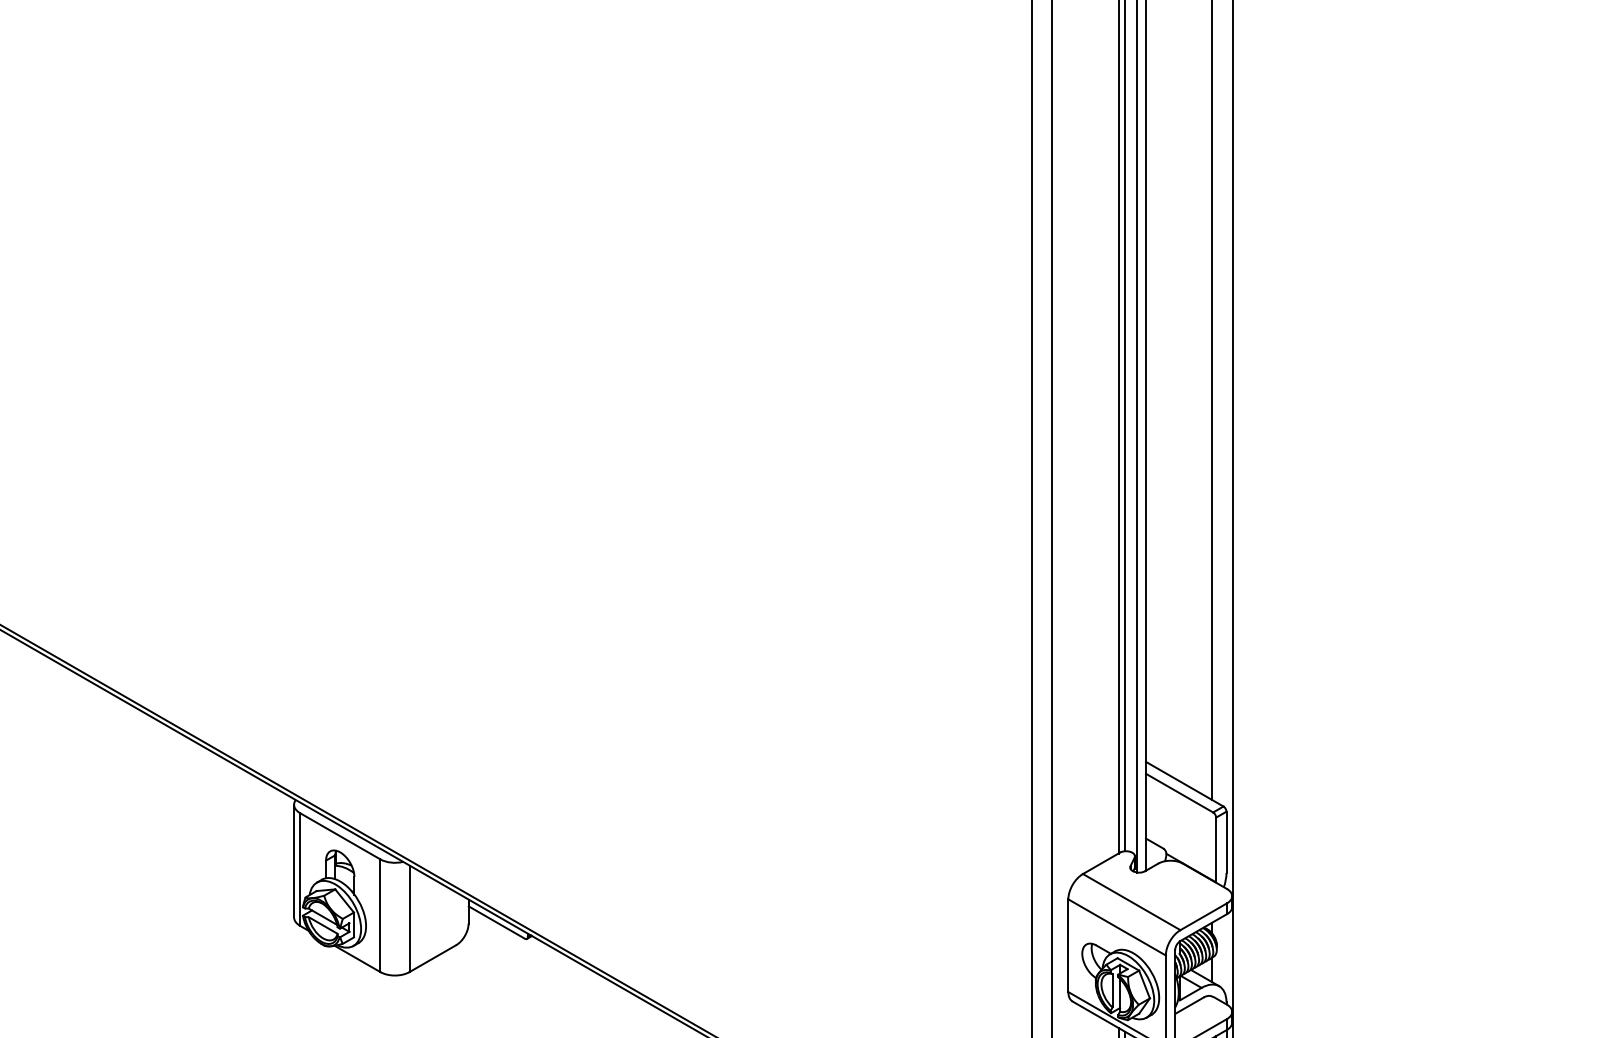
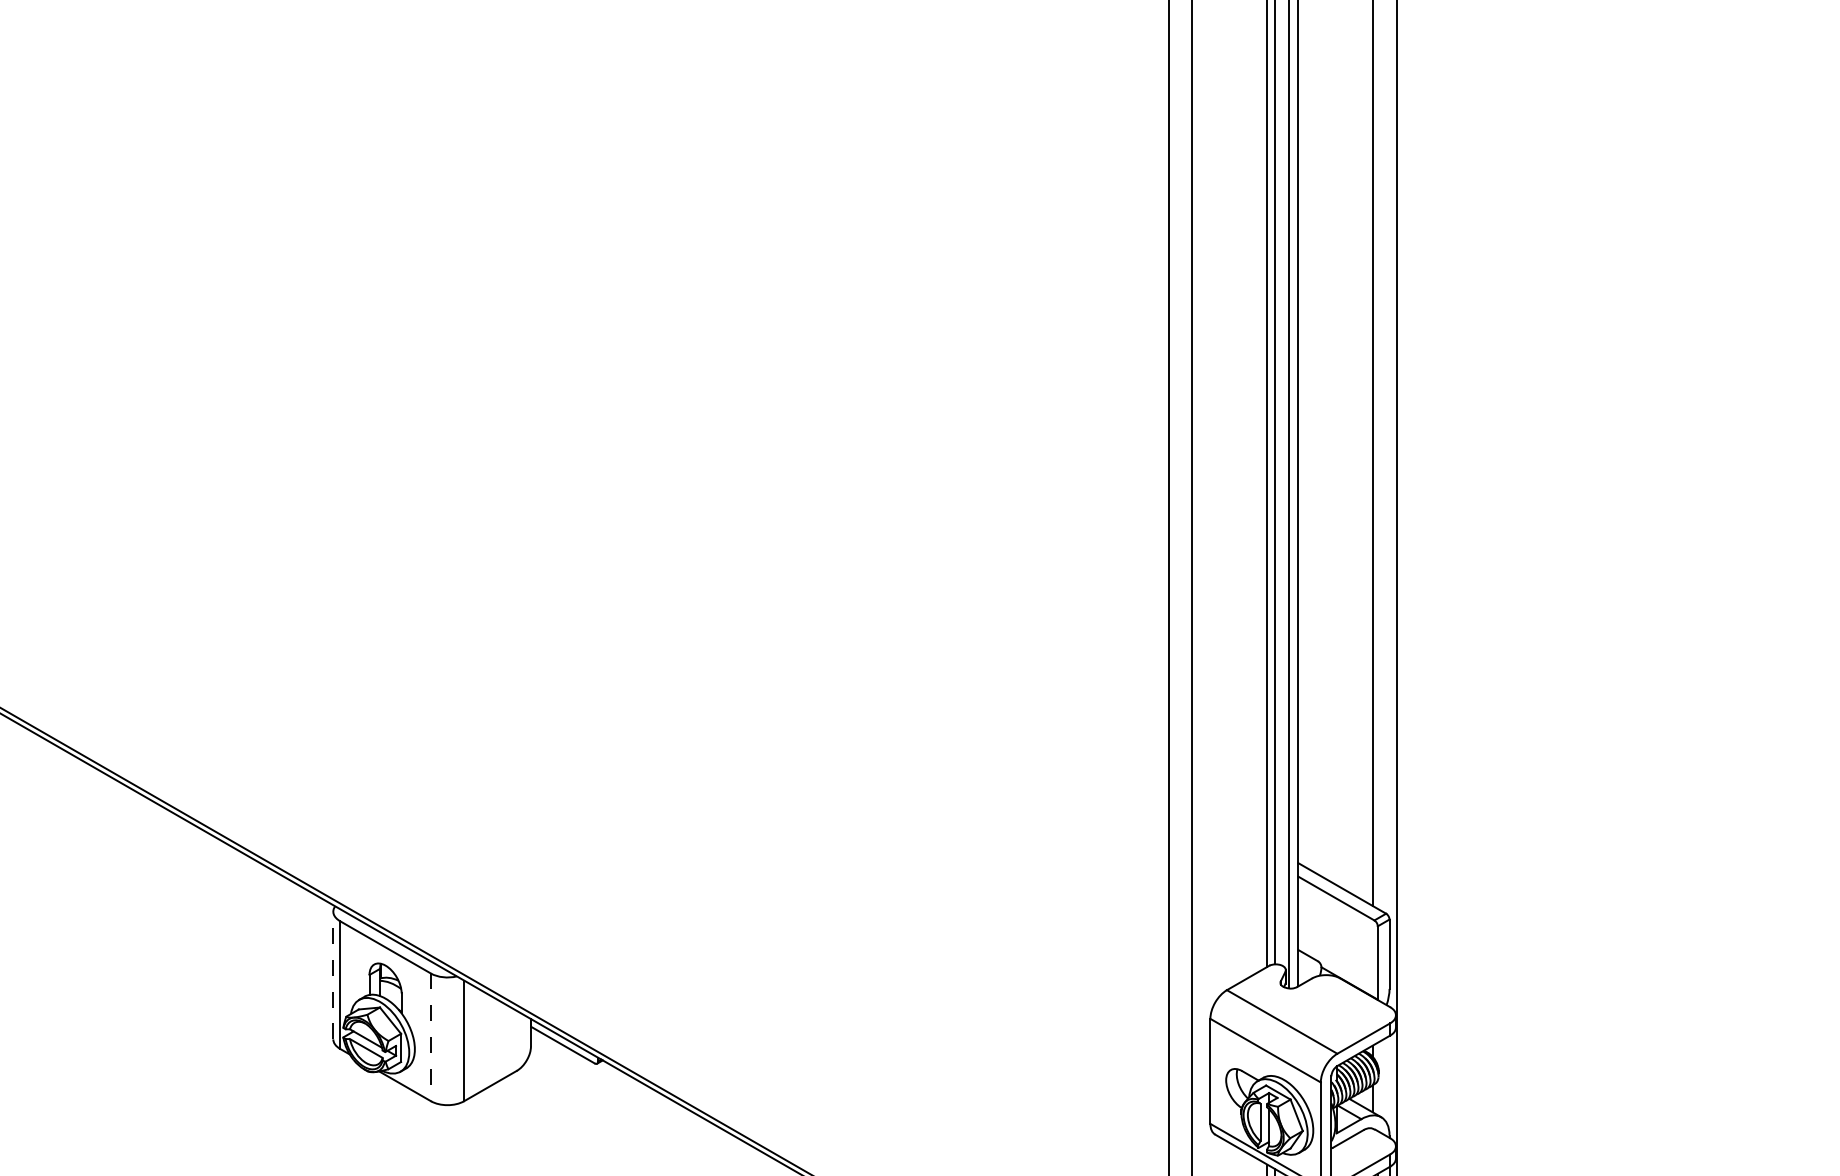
line: (294, 860) -> (333, 974), solid -> dashed
line: (380, 916) -> (431, 1038), solid -> dashed

